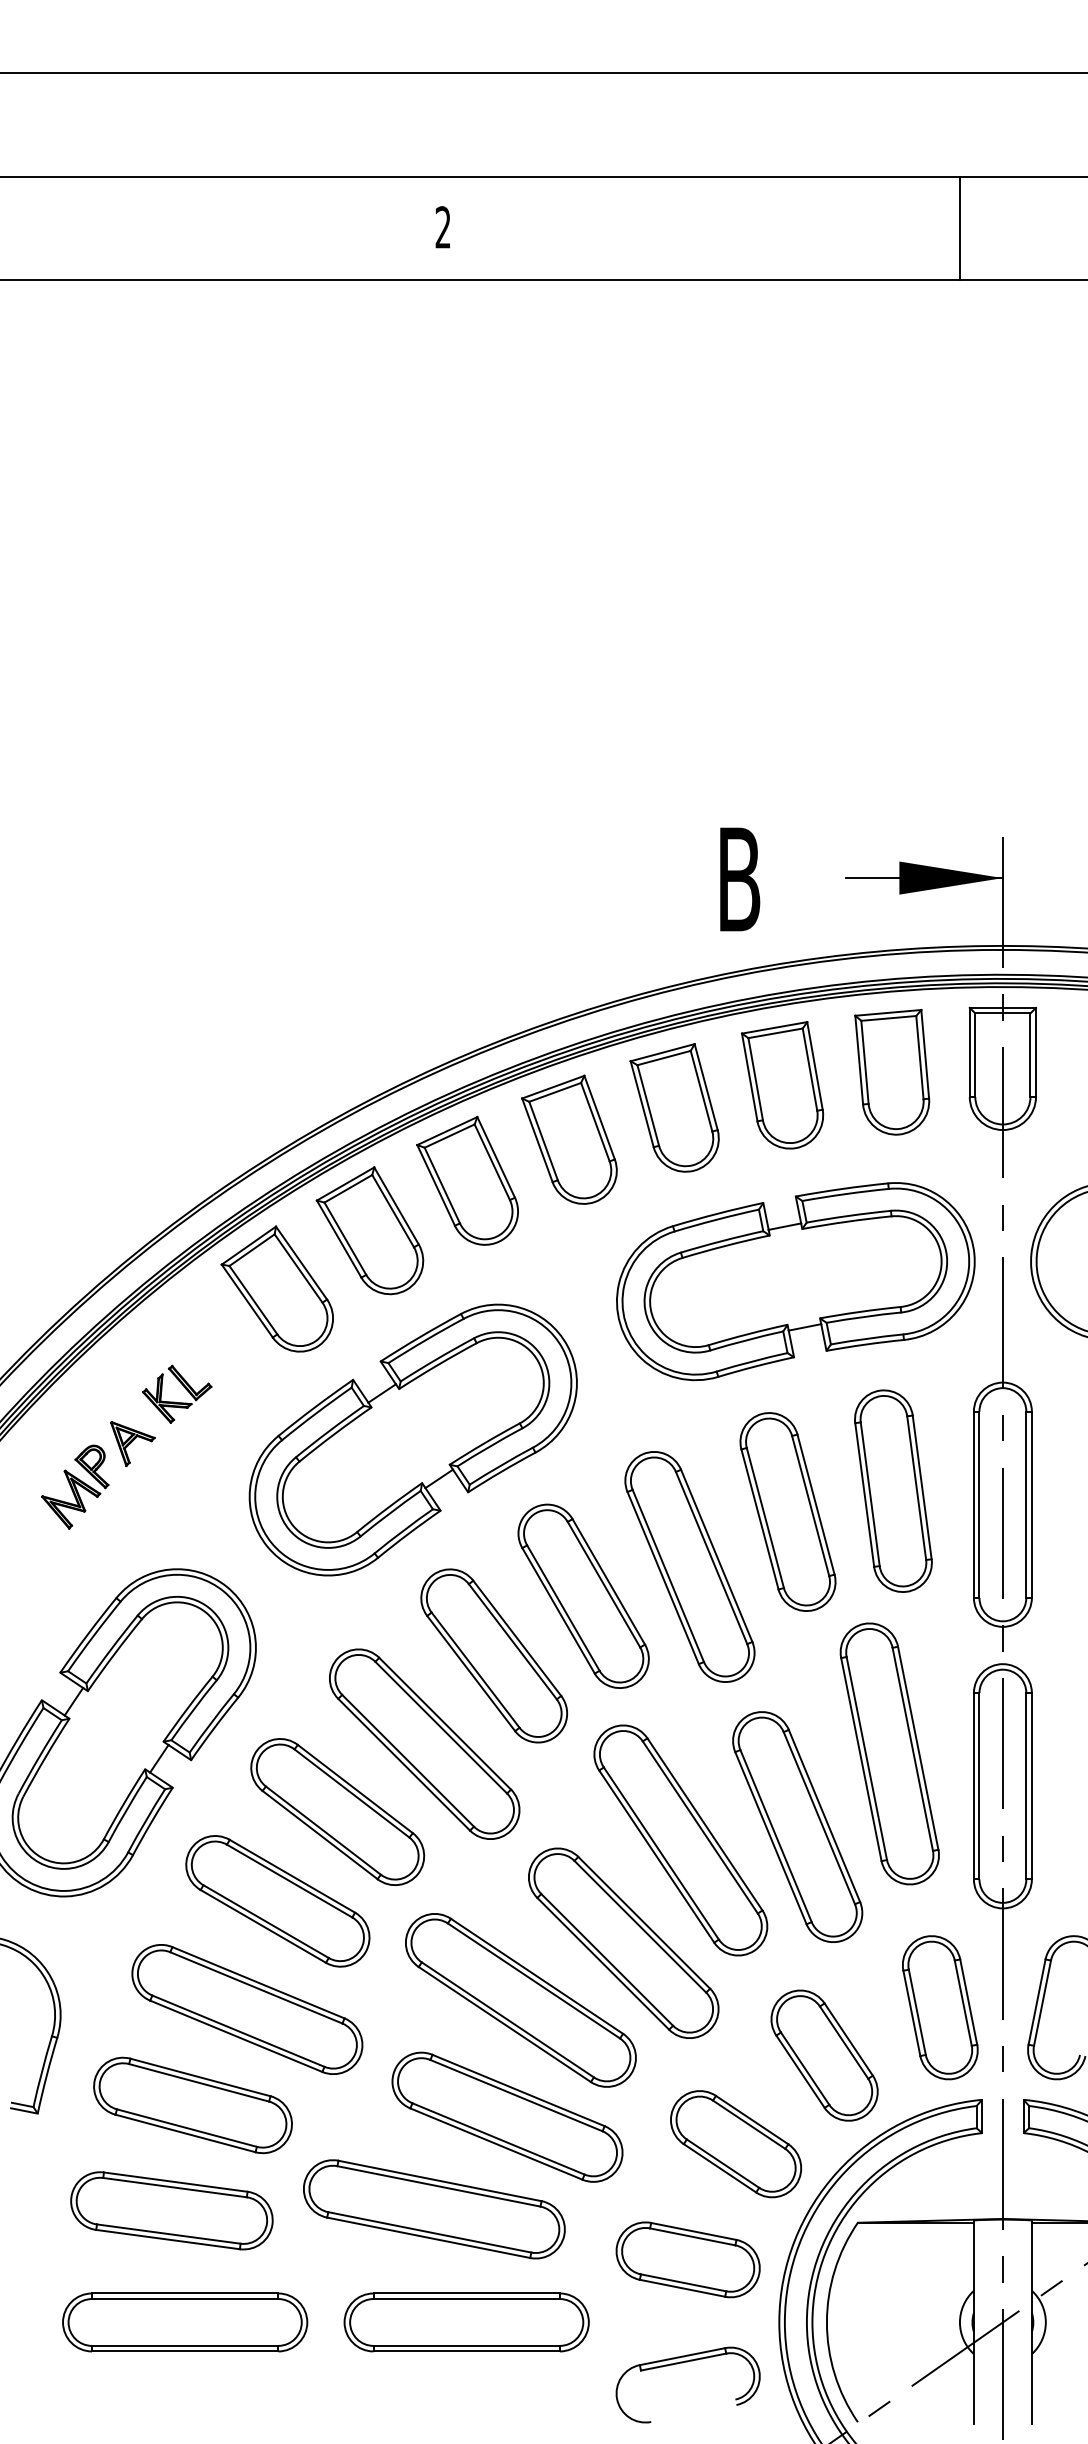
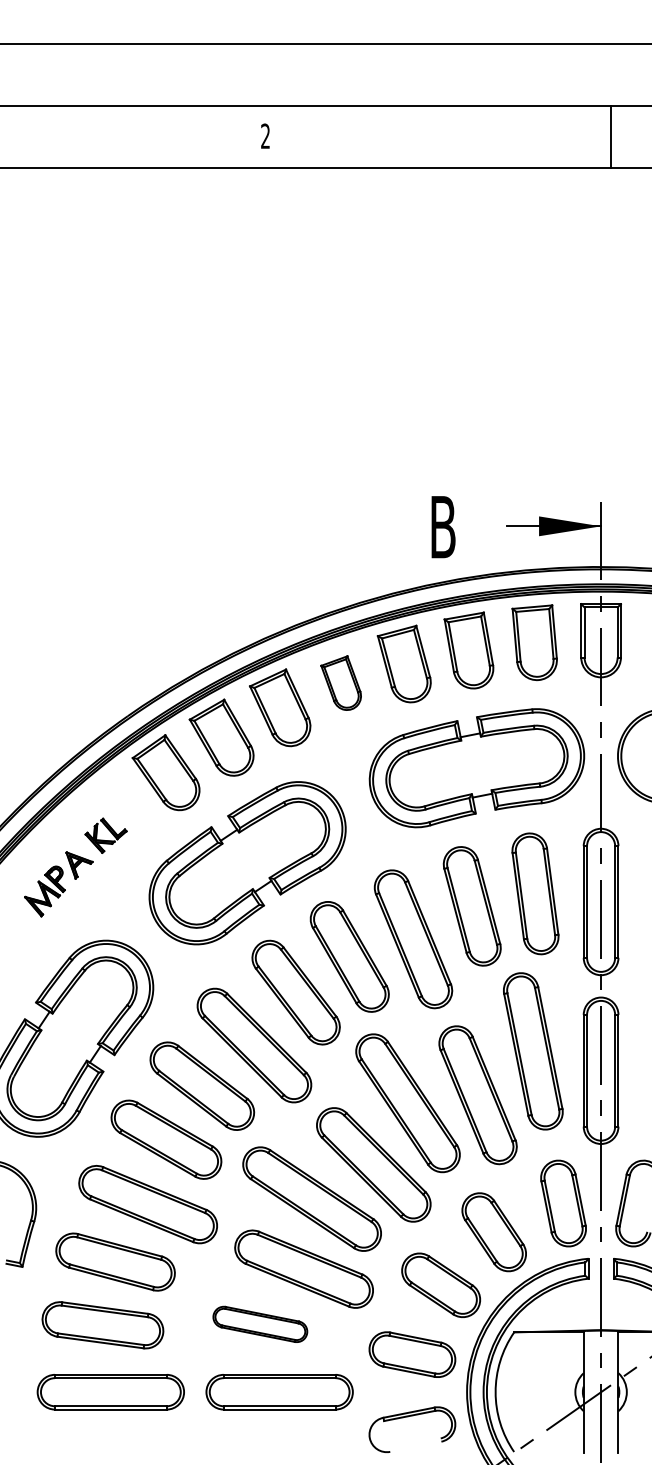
line: (960, 229) -> (610, 137), moved
part: (568, 1138) -> (340, 682), size x0.7
part: (434, 2209) -> (260, 1324), size x0.6

